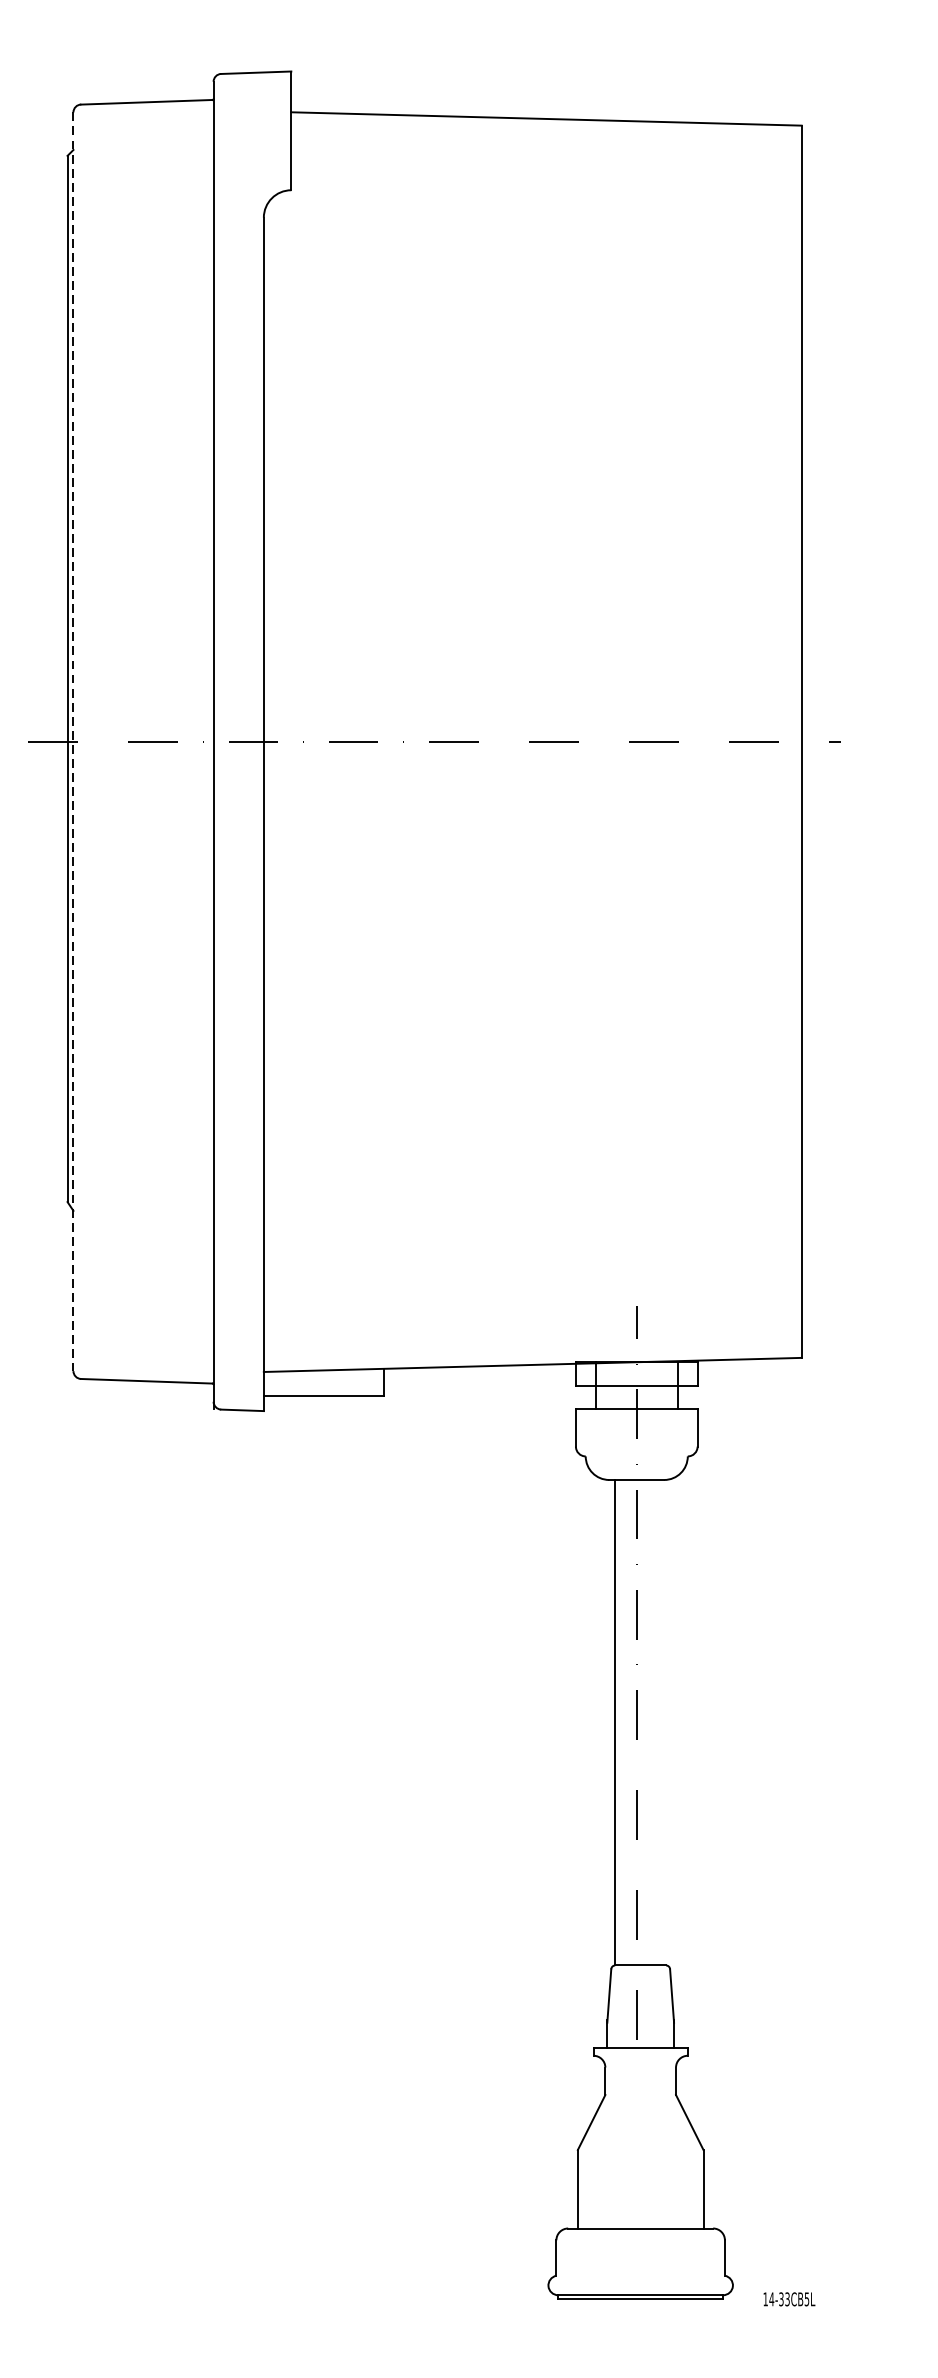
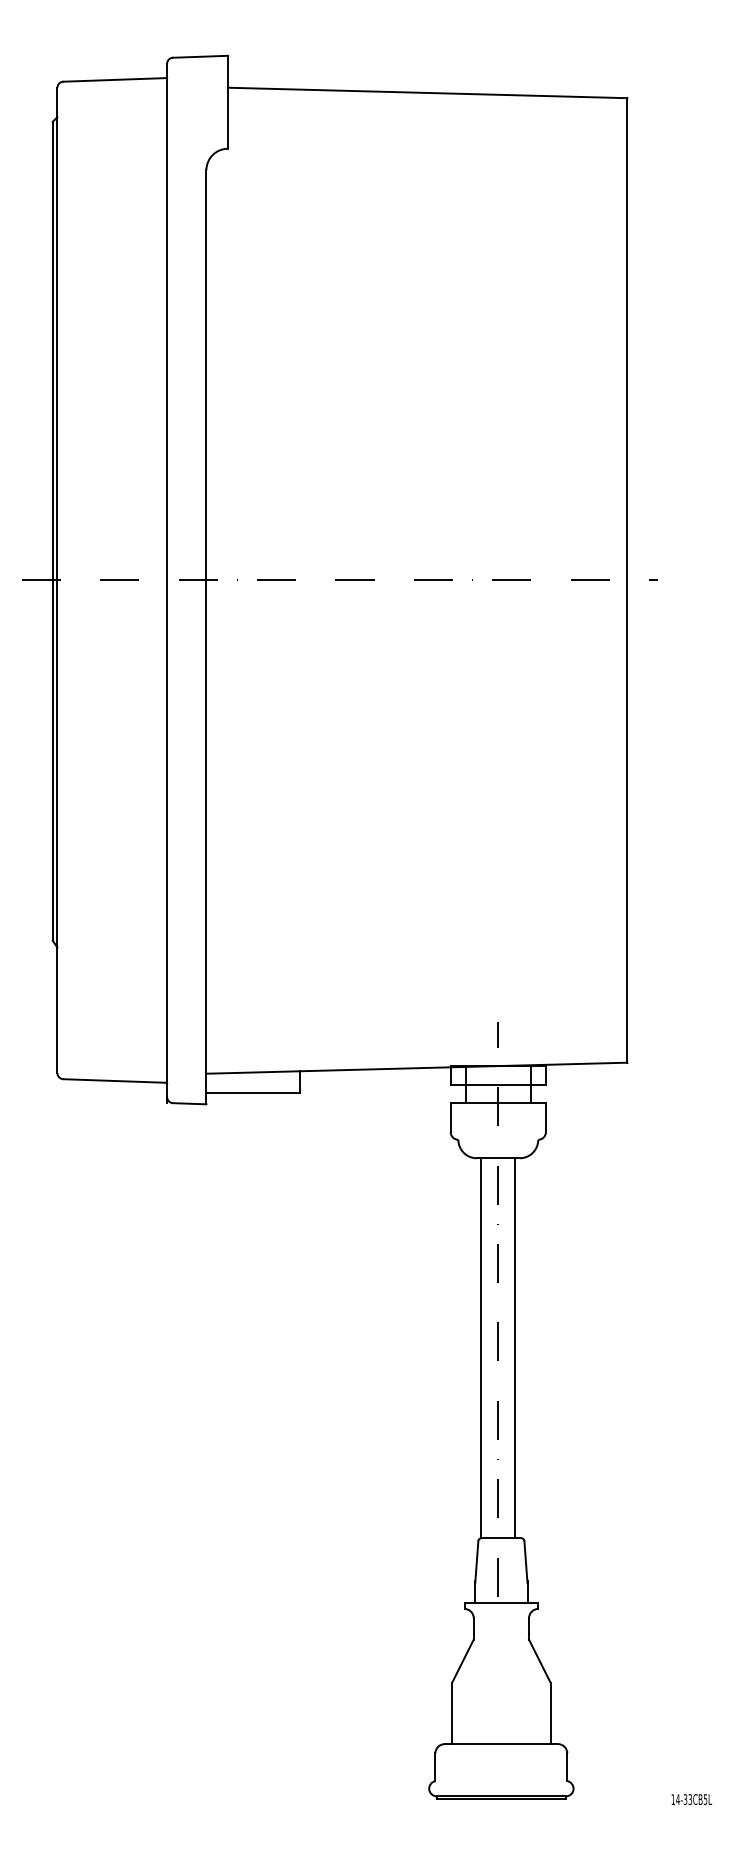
line: (73, 741) -> (57, 580), dashed -> solid
line: (658, 1723) -> (515, 1348), added
text: (789, 2299) -> (691, 1799), moved

